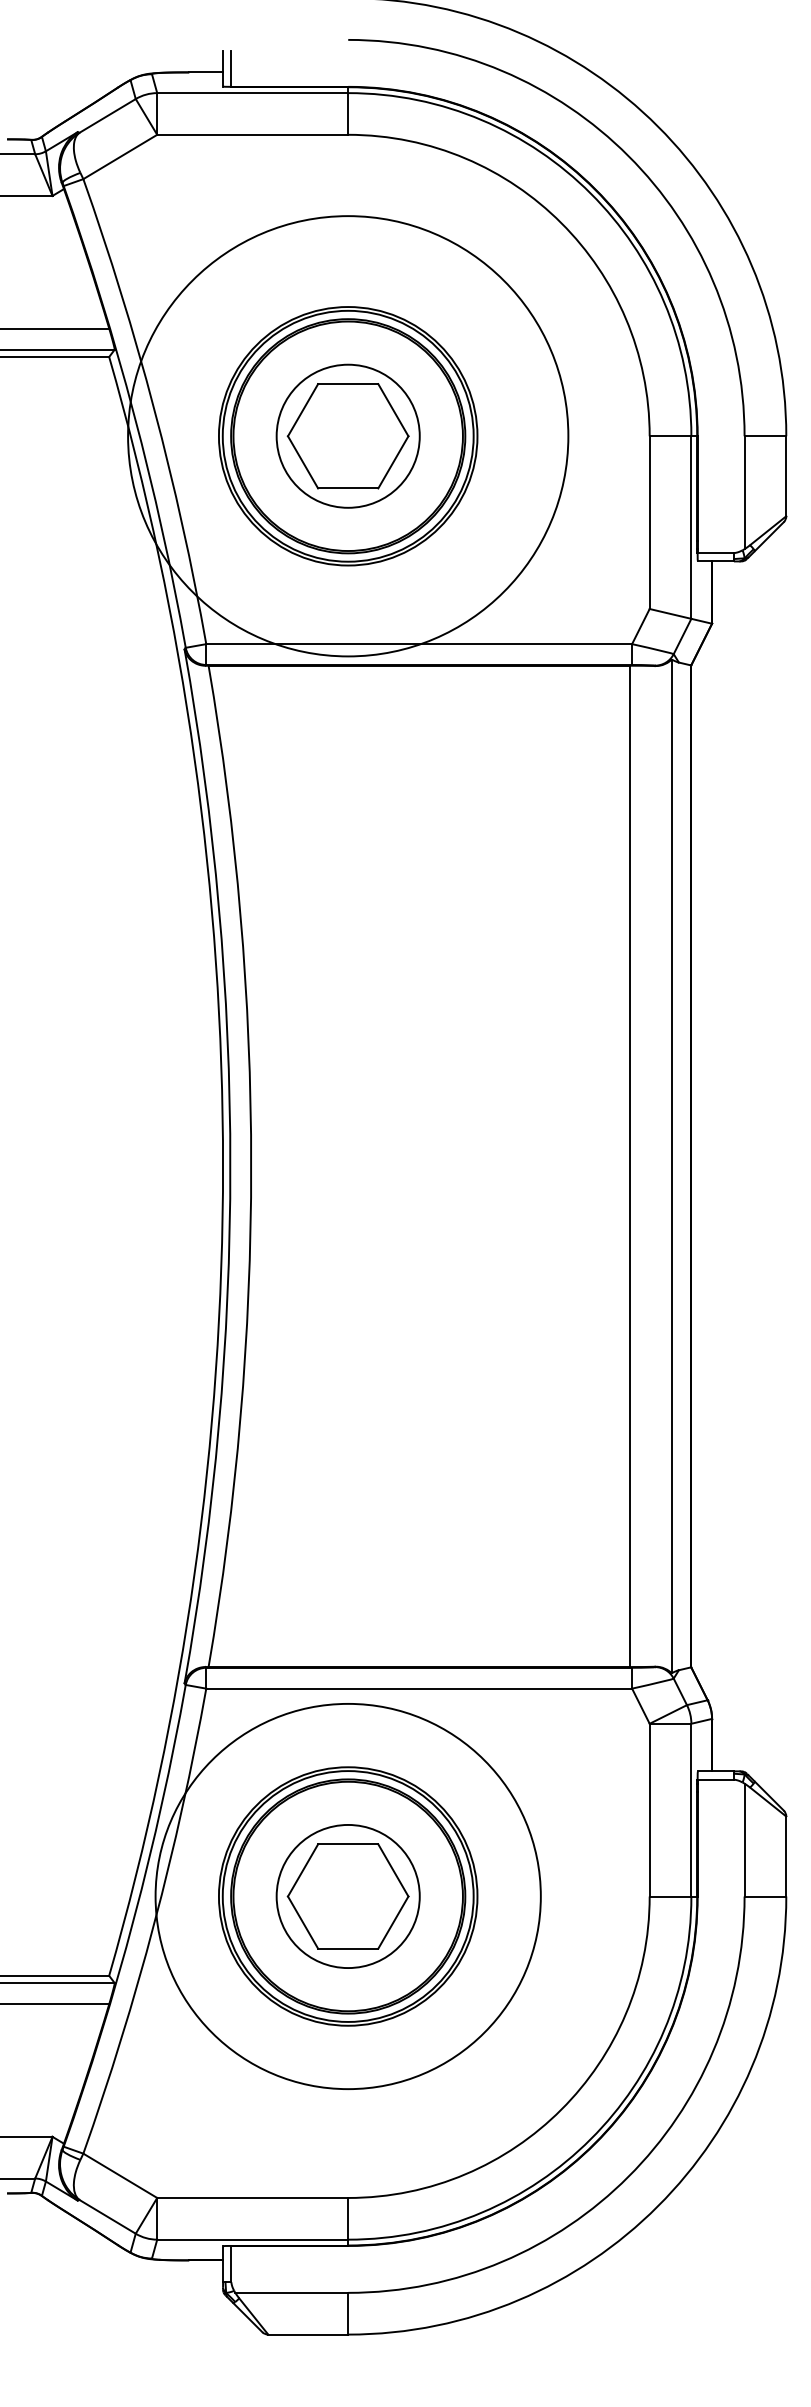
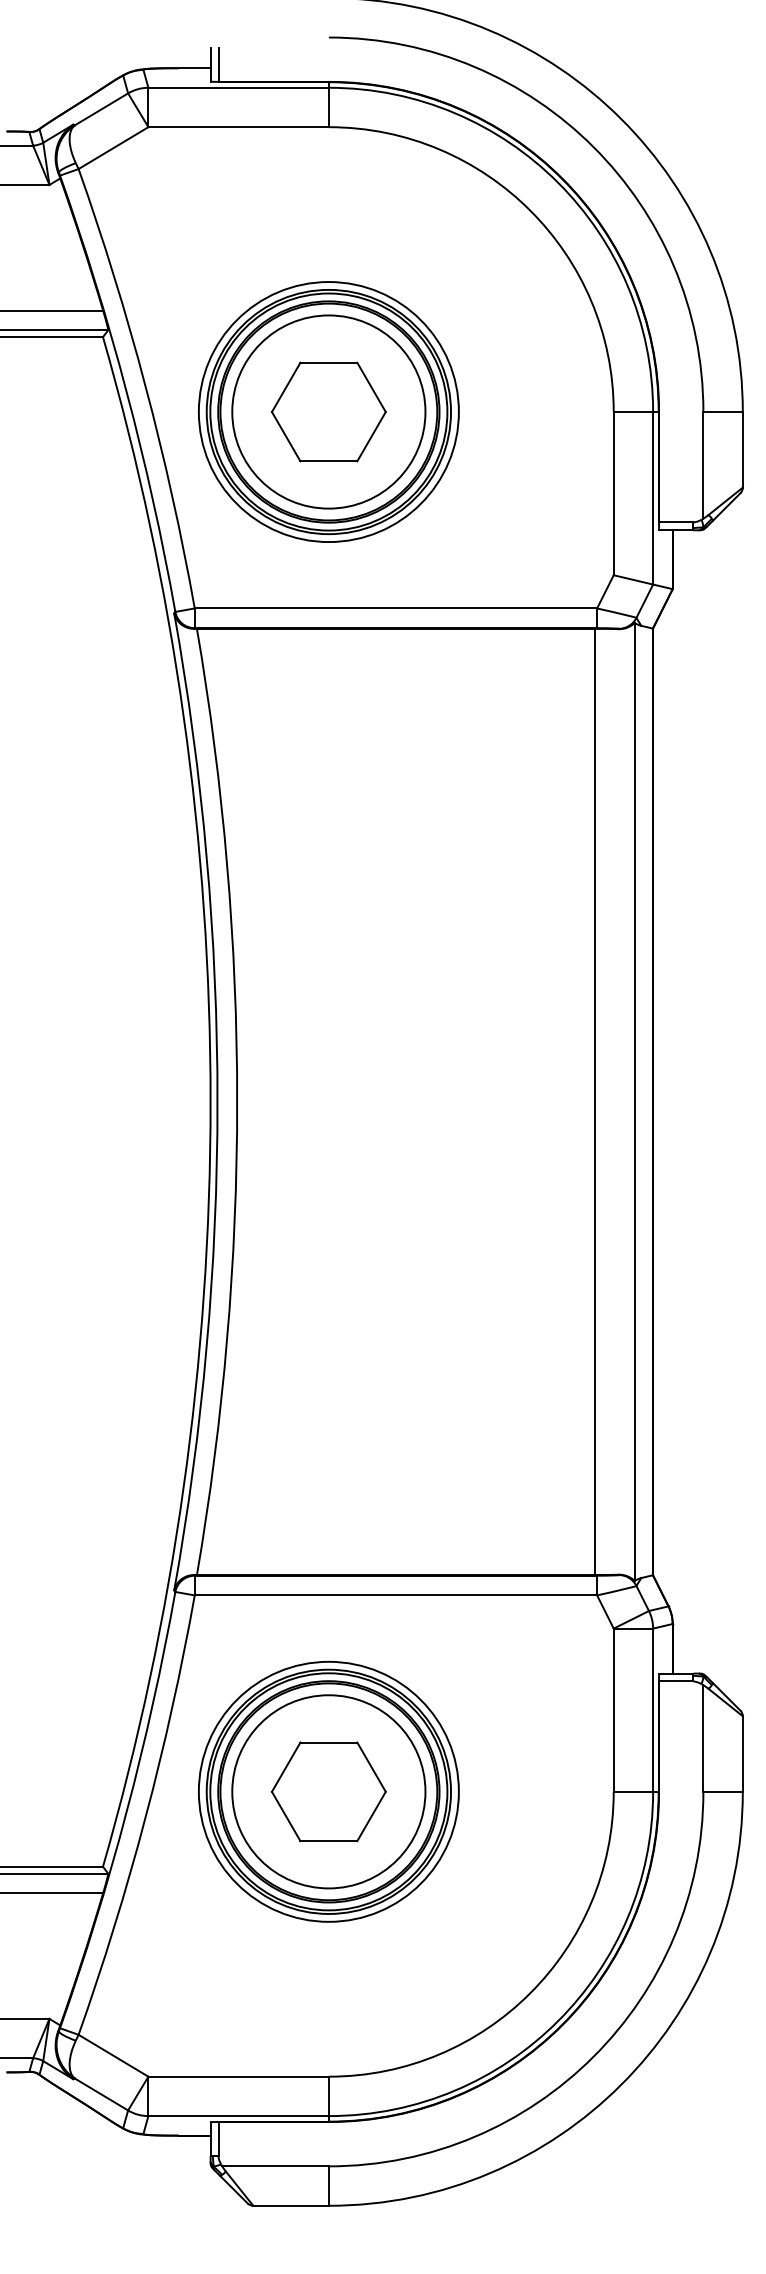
circle: (347, 435) -> (328, 411), size x1.43
circle: (347, 436) -> (328, 412), size x0.62
circle: (347, 1896) -> (328, 1791), size x0.71
circle: (347, 1896) -> (328, 1791), size x1.43

